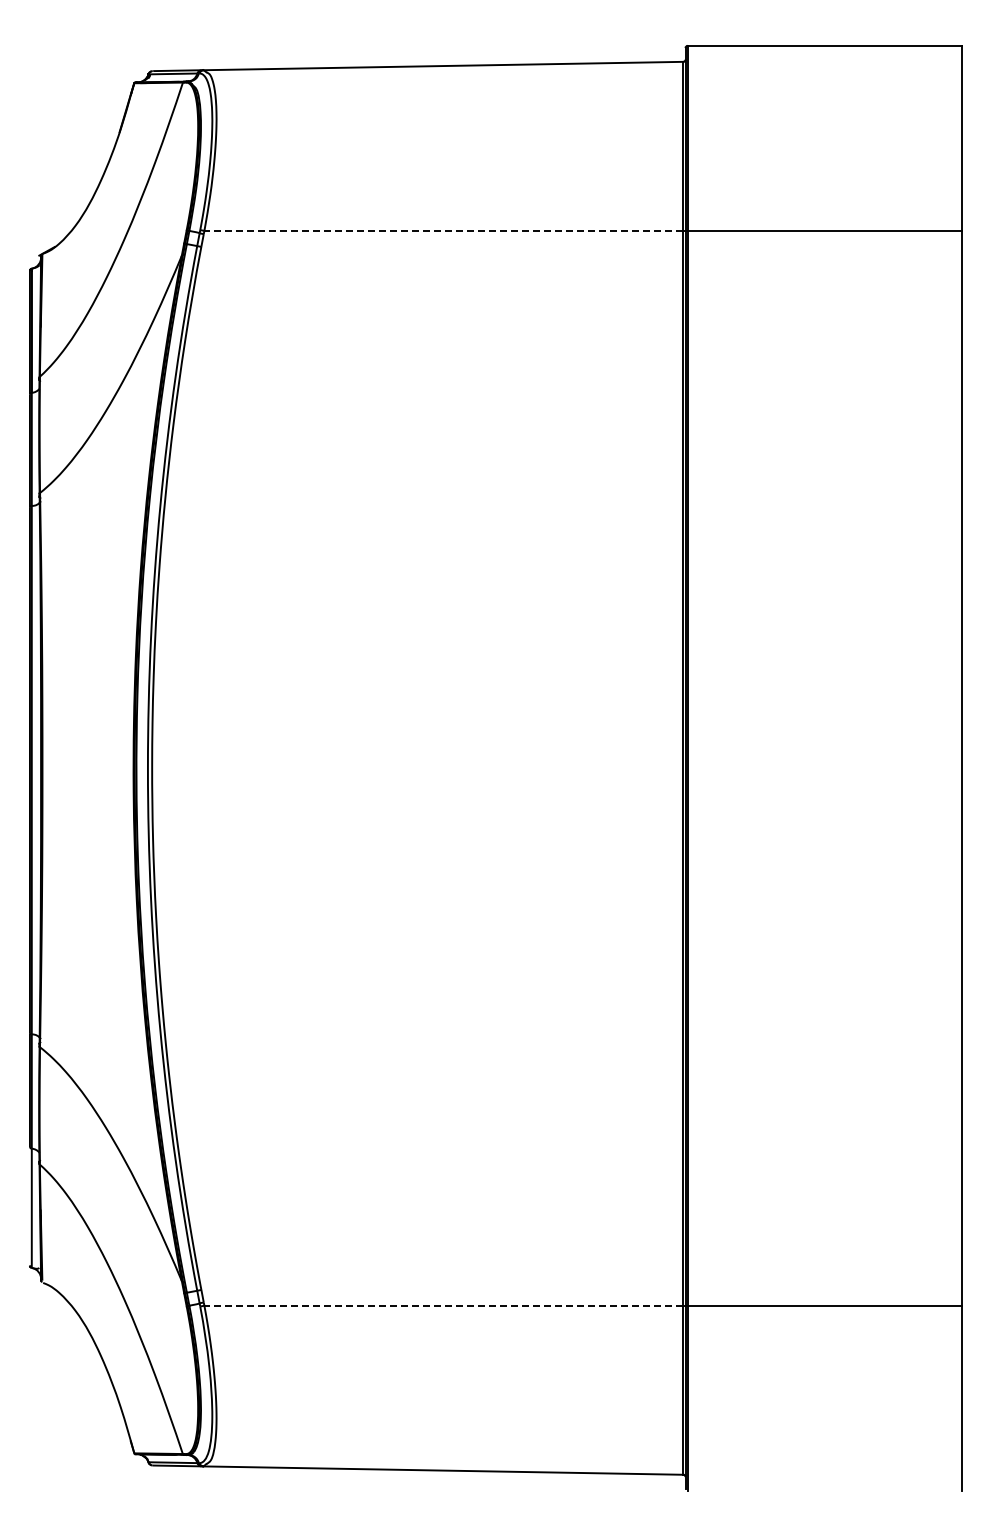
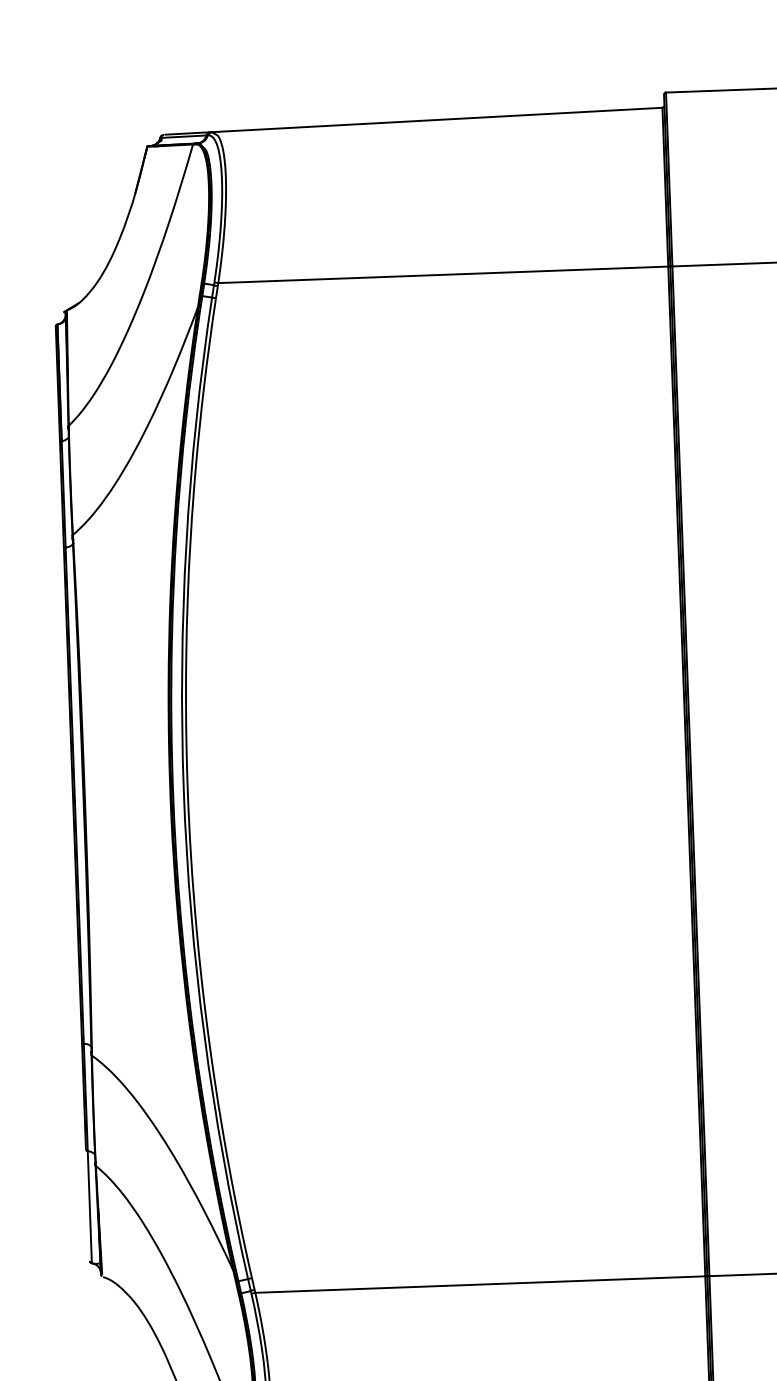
line: (443, 230) -> (442, 274), dashed -> solid
line: (443, 1305) -> (479, 1284), dashed -> solid

